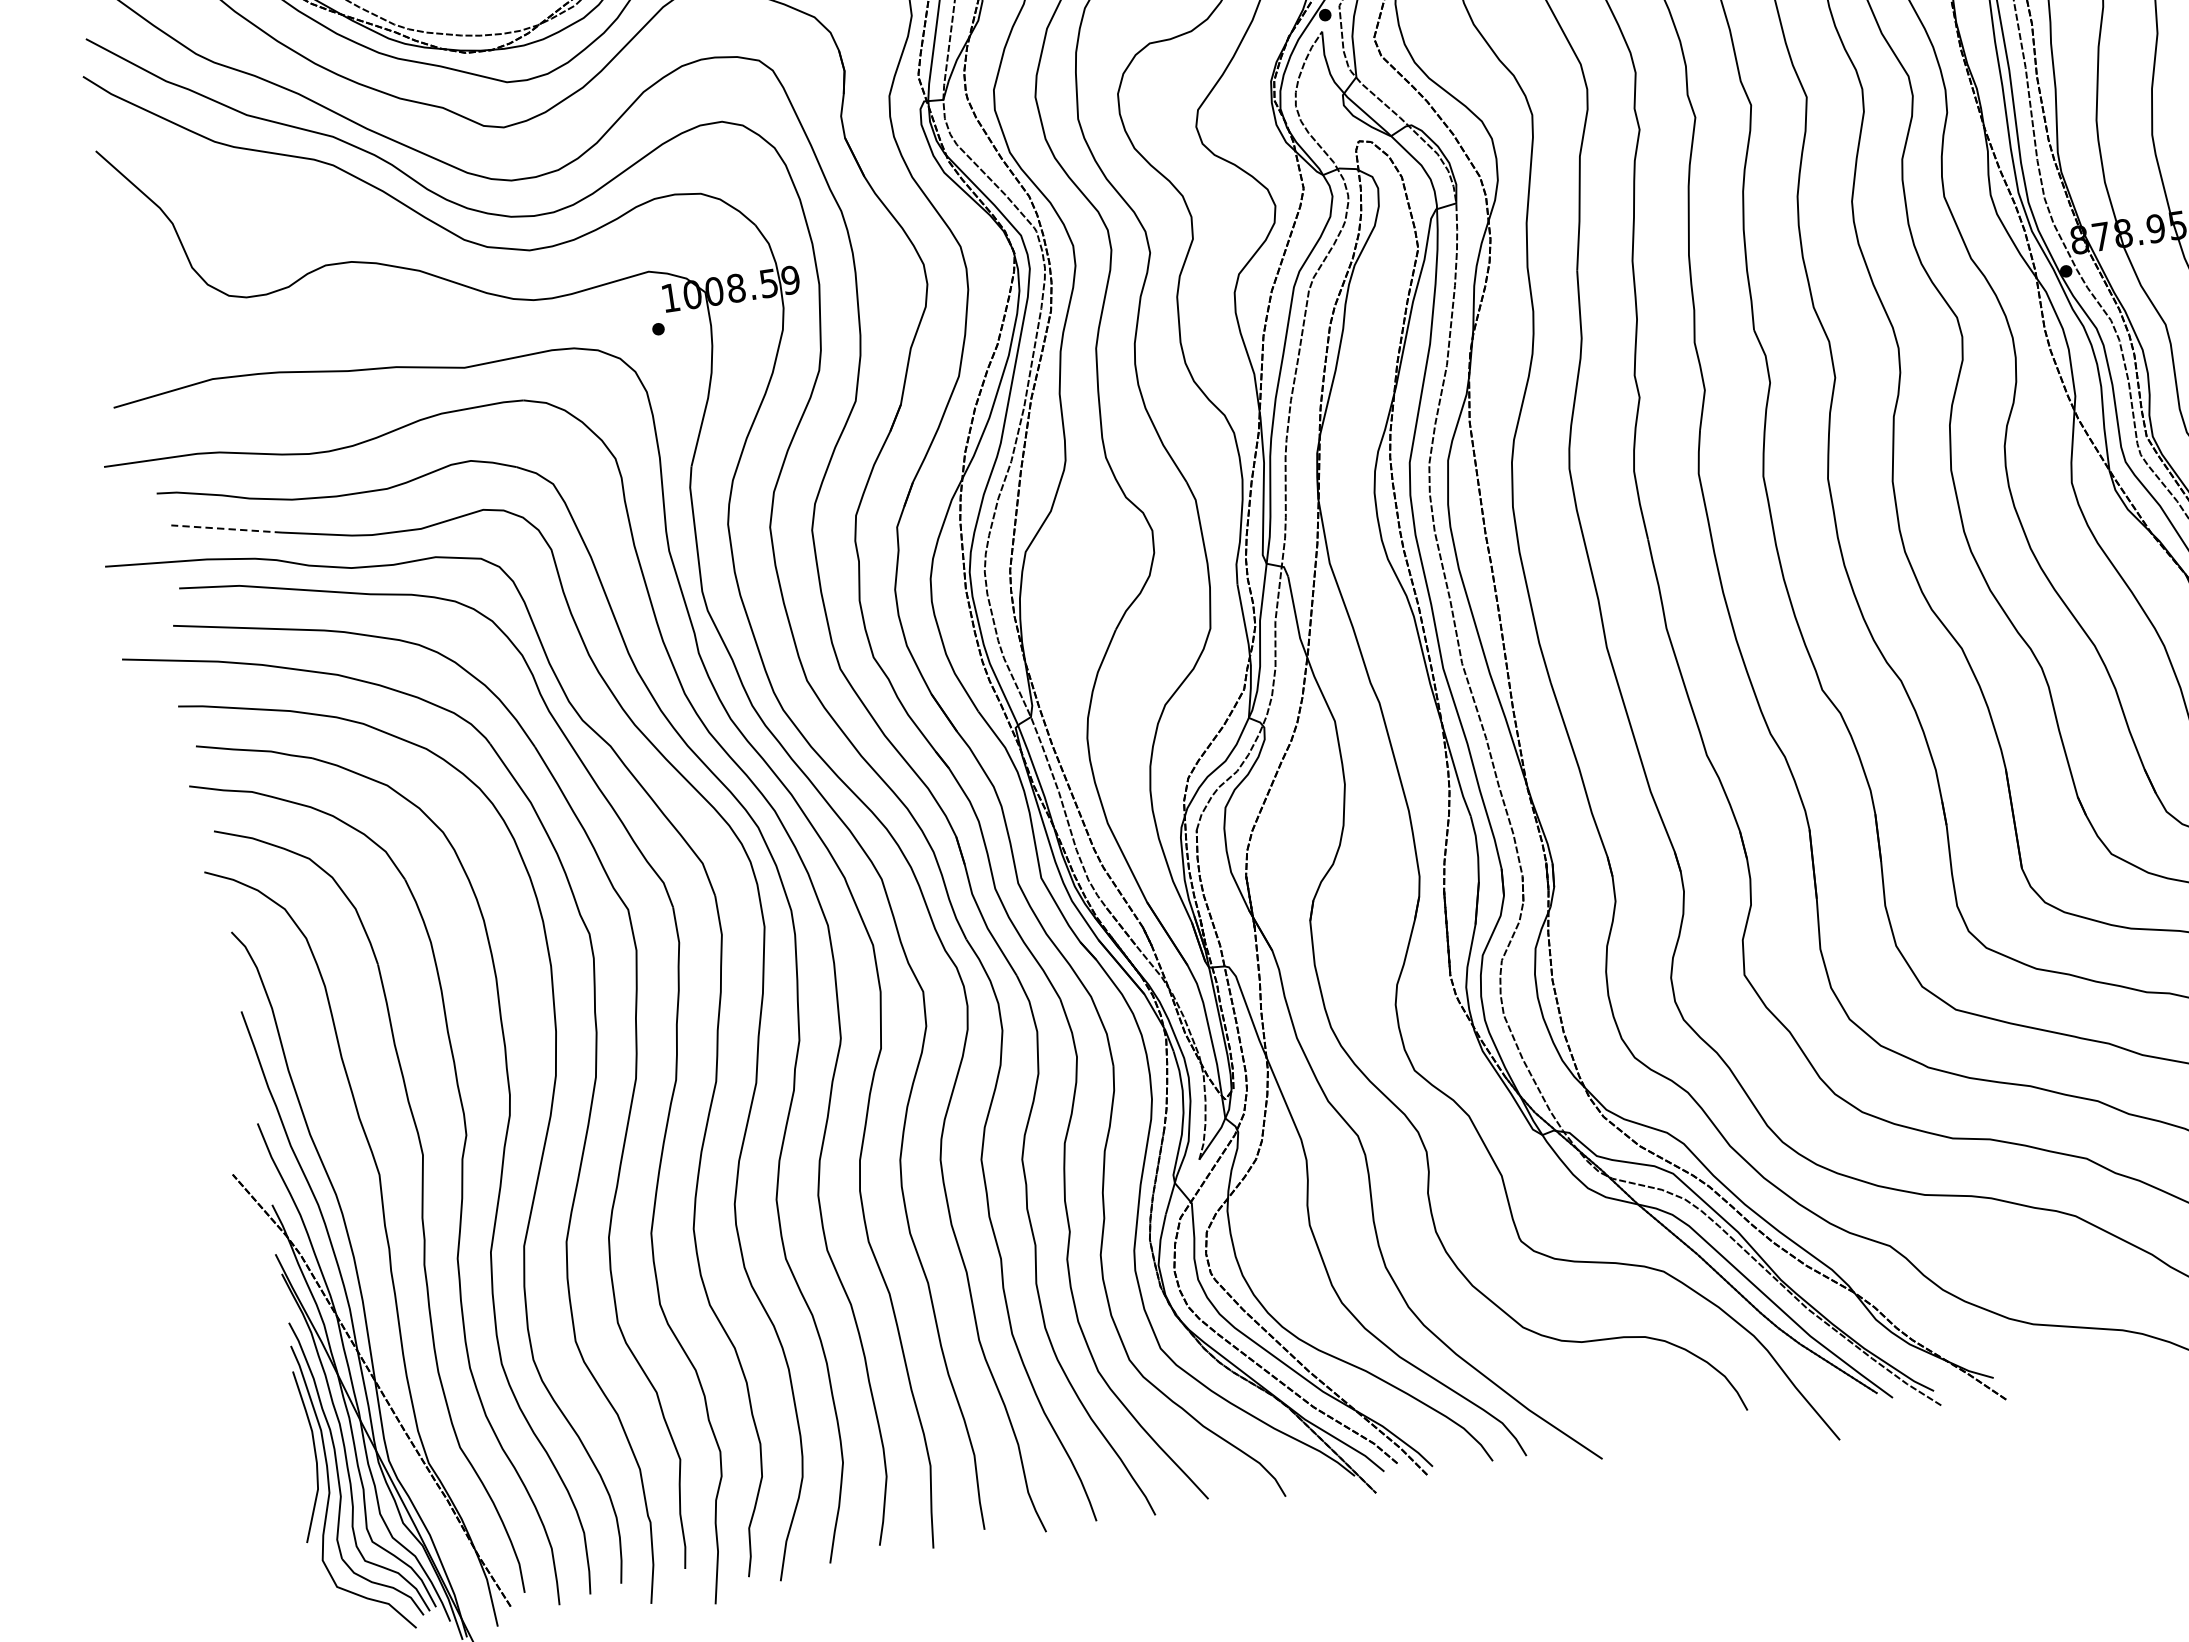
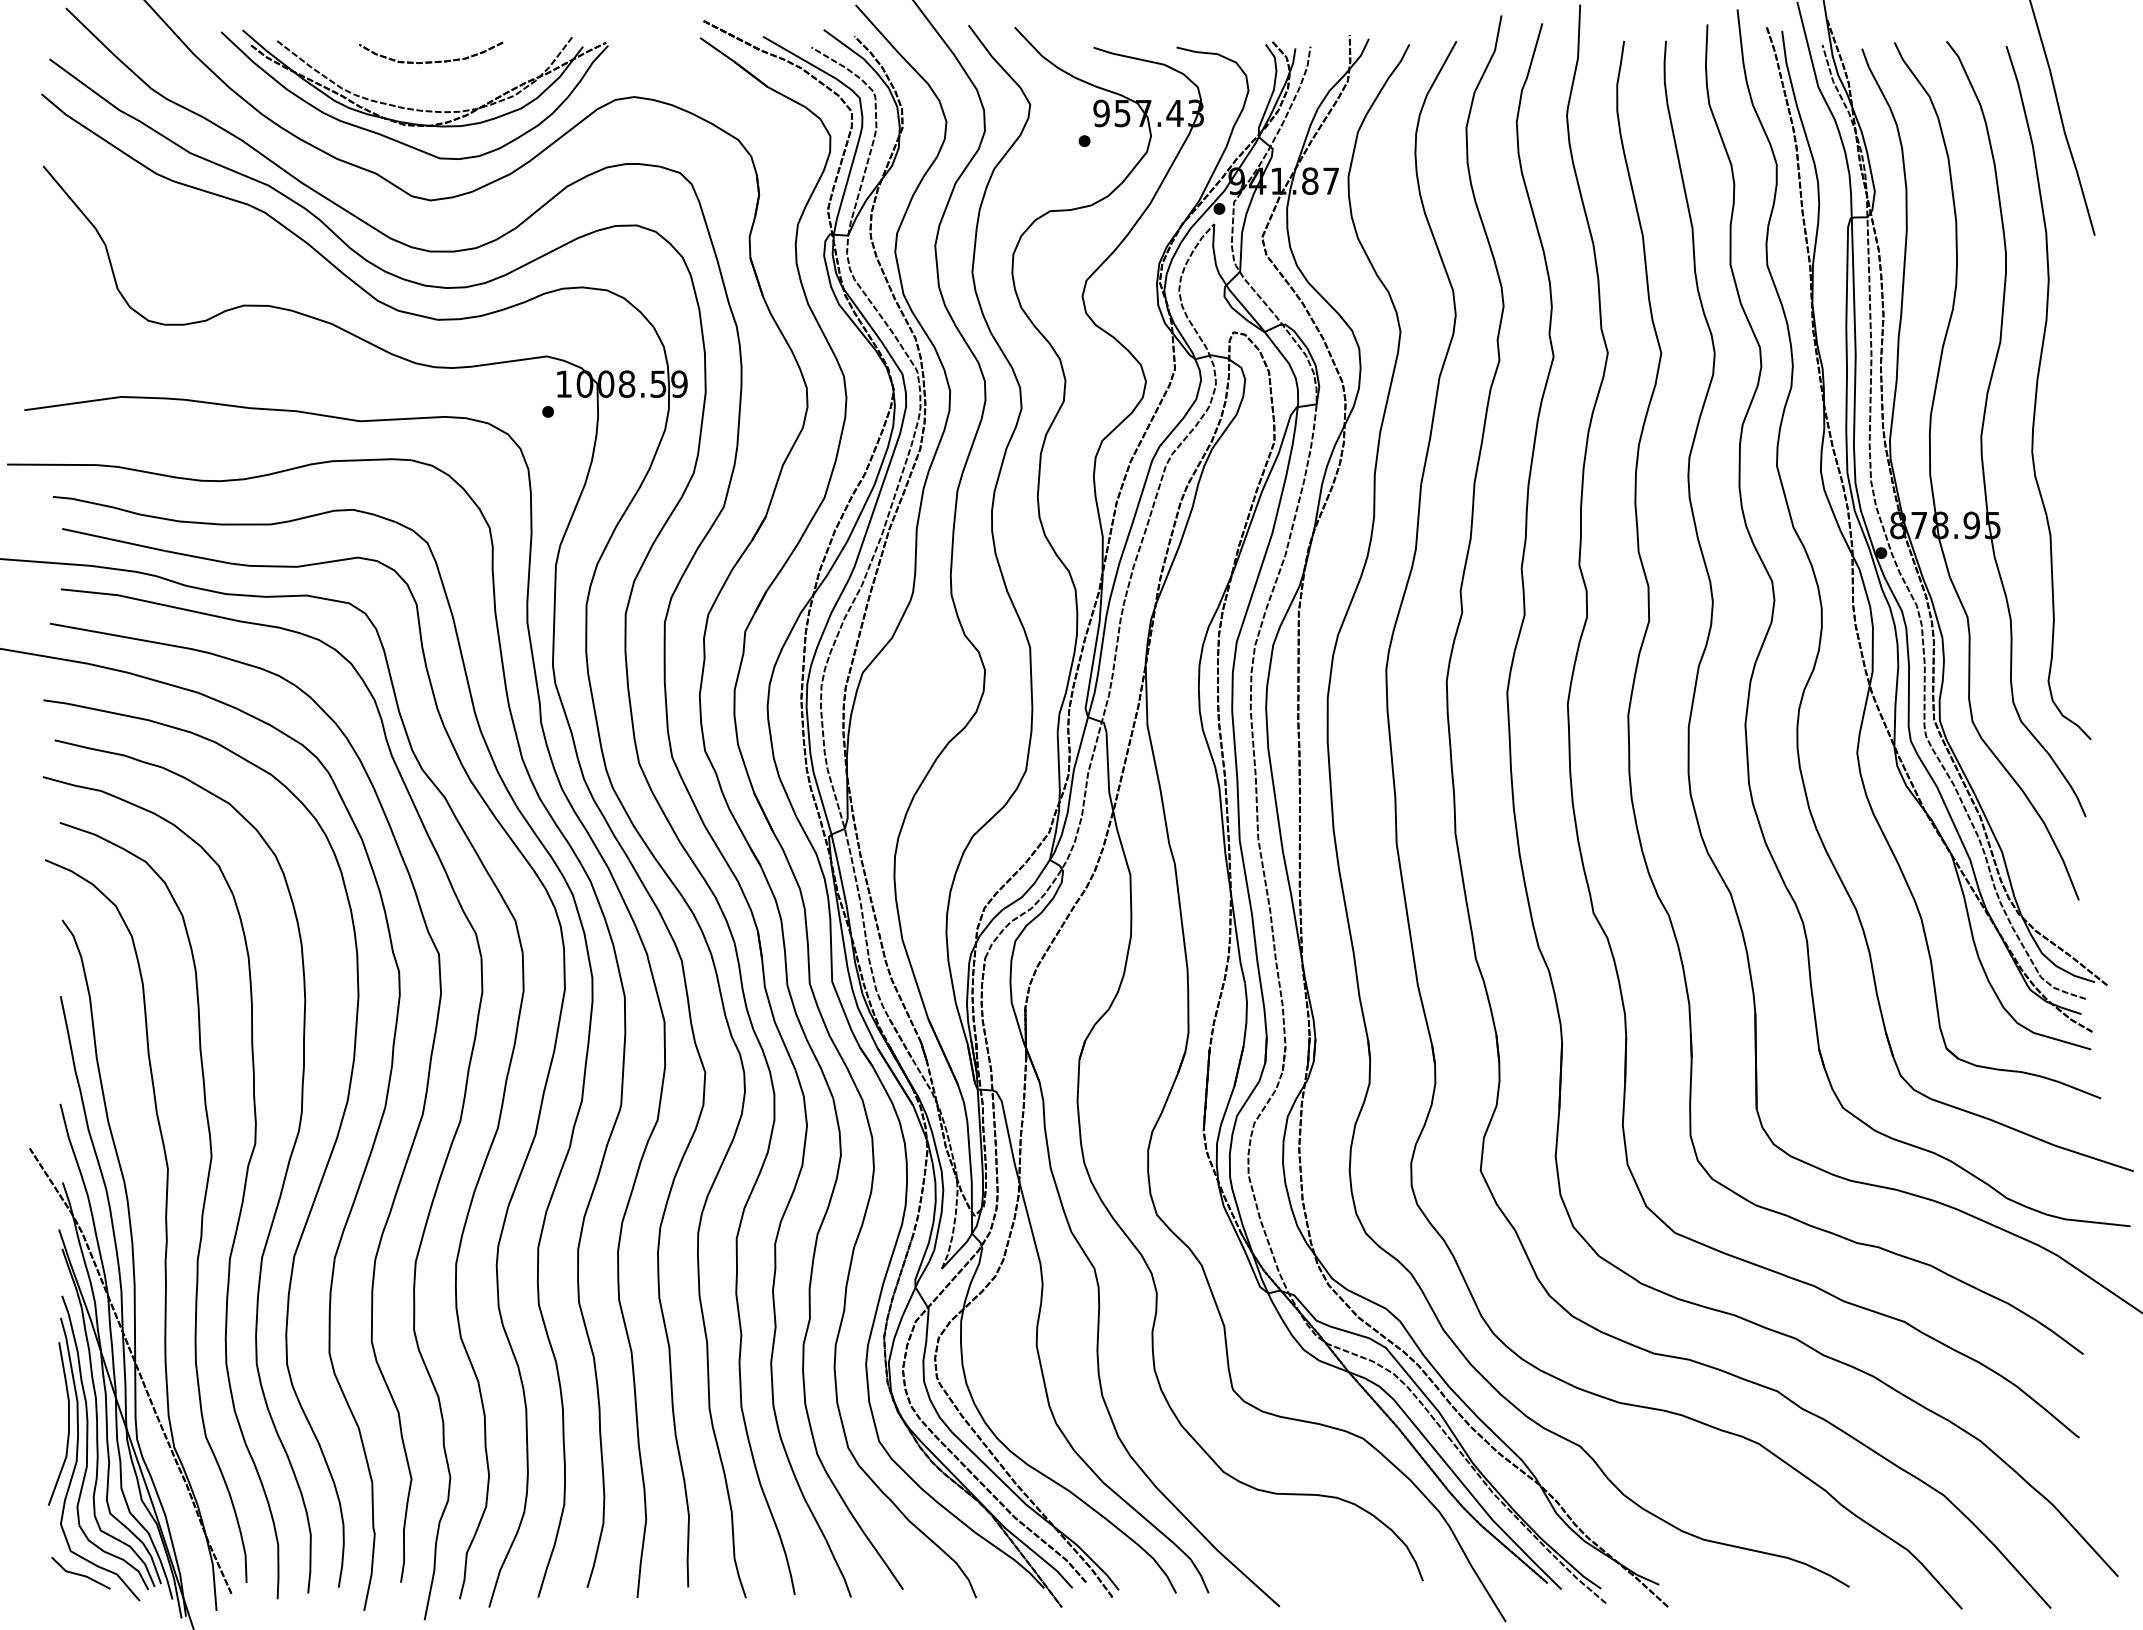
line: (226, 528) -> (113, 539), dashed -> solid
line: (349, 1608) -> (79, 1573), added

